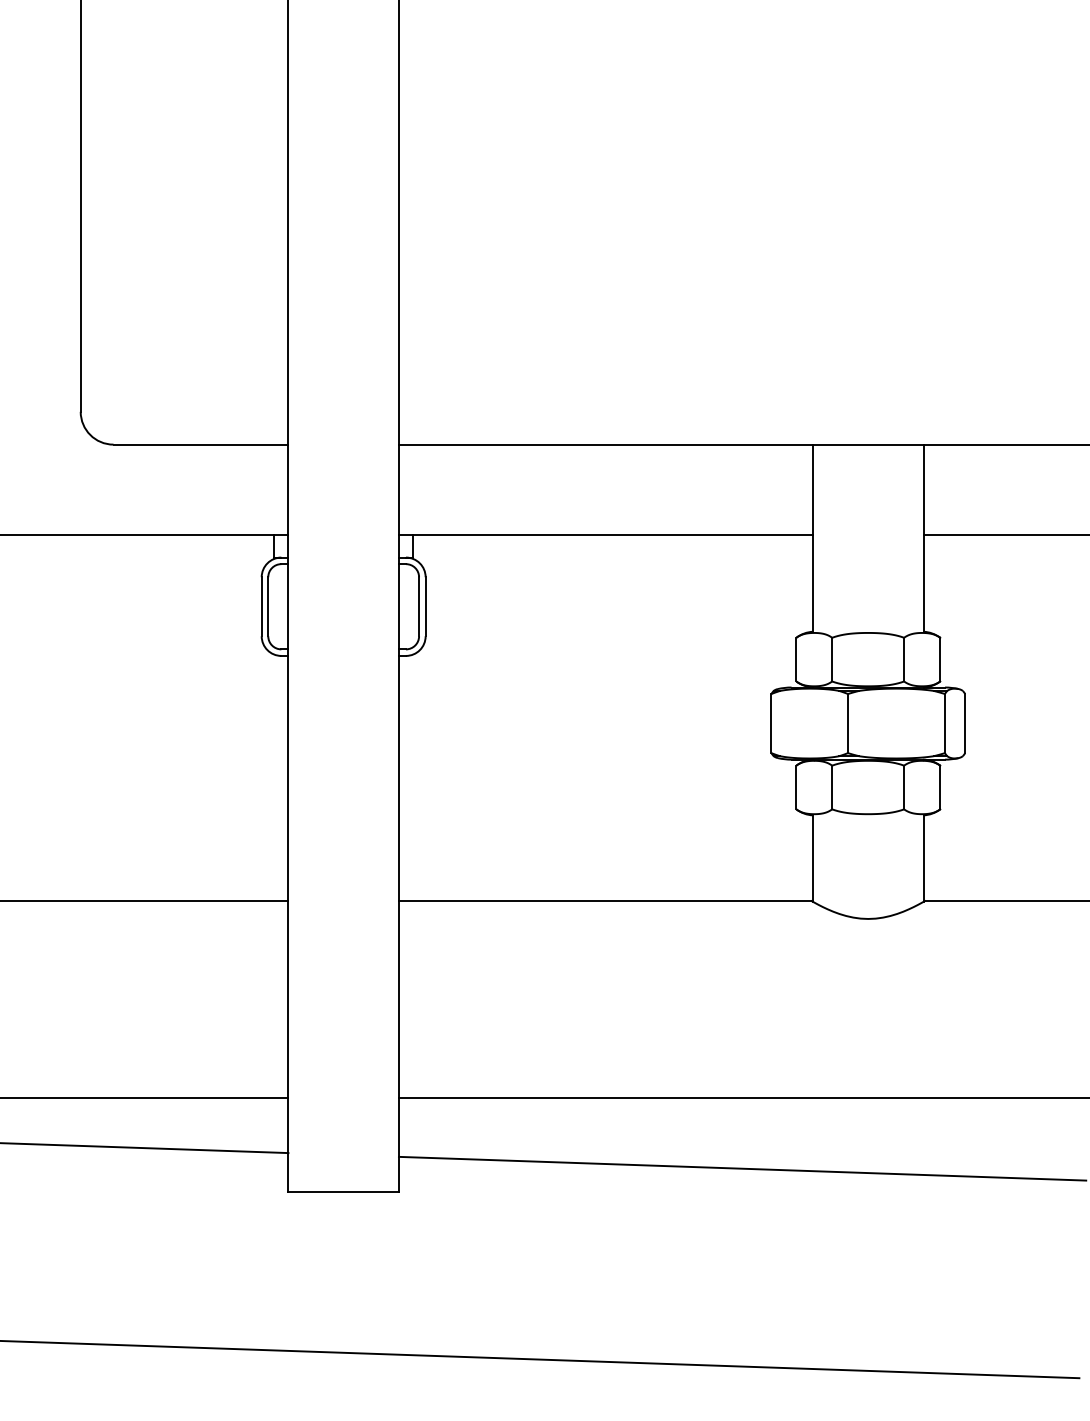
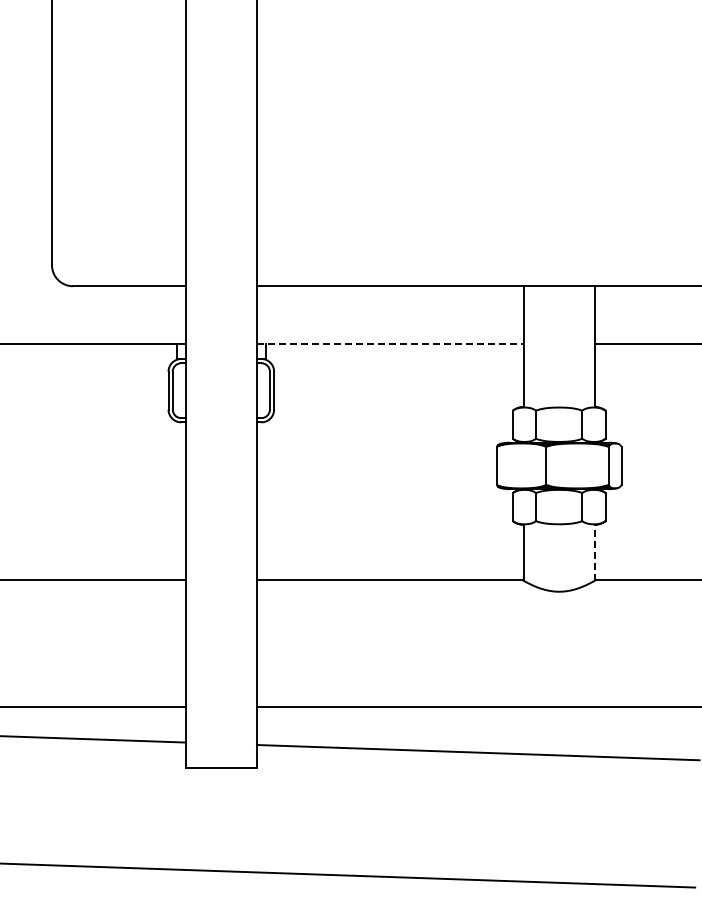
line: (606, 535) -> (390, 344), solid -> dashed
line: (923, 857) -> (594, 552), solid -> dashed

